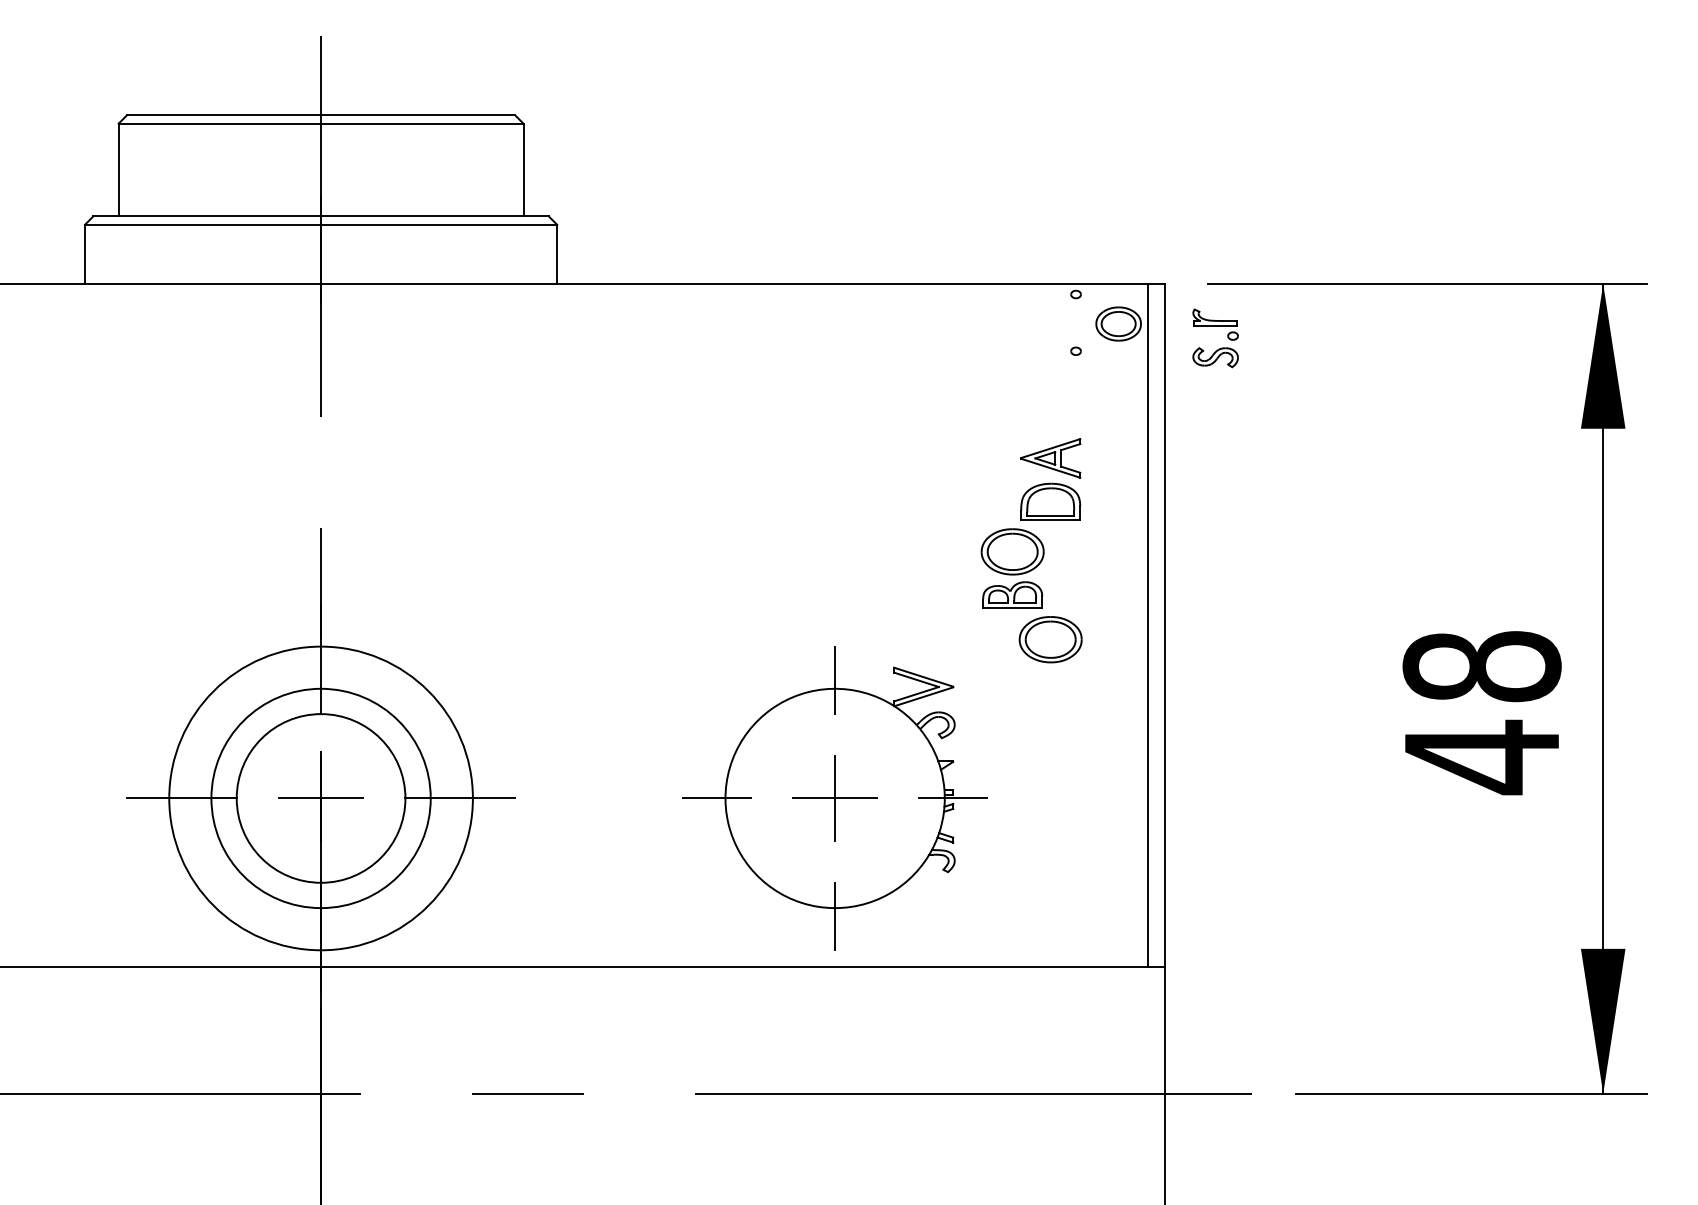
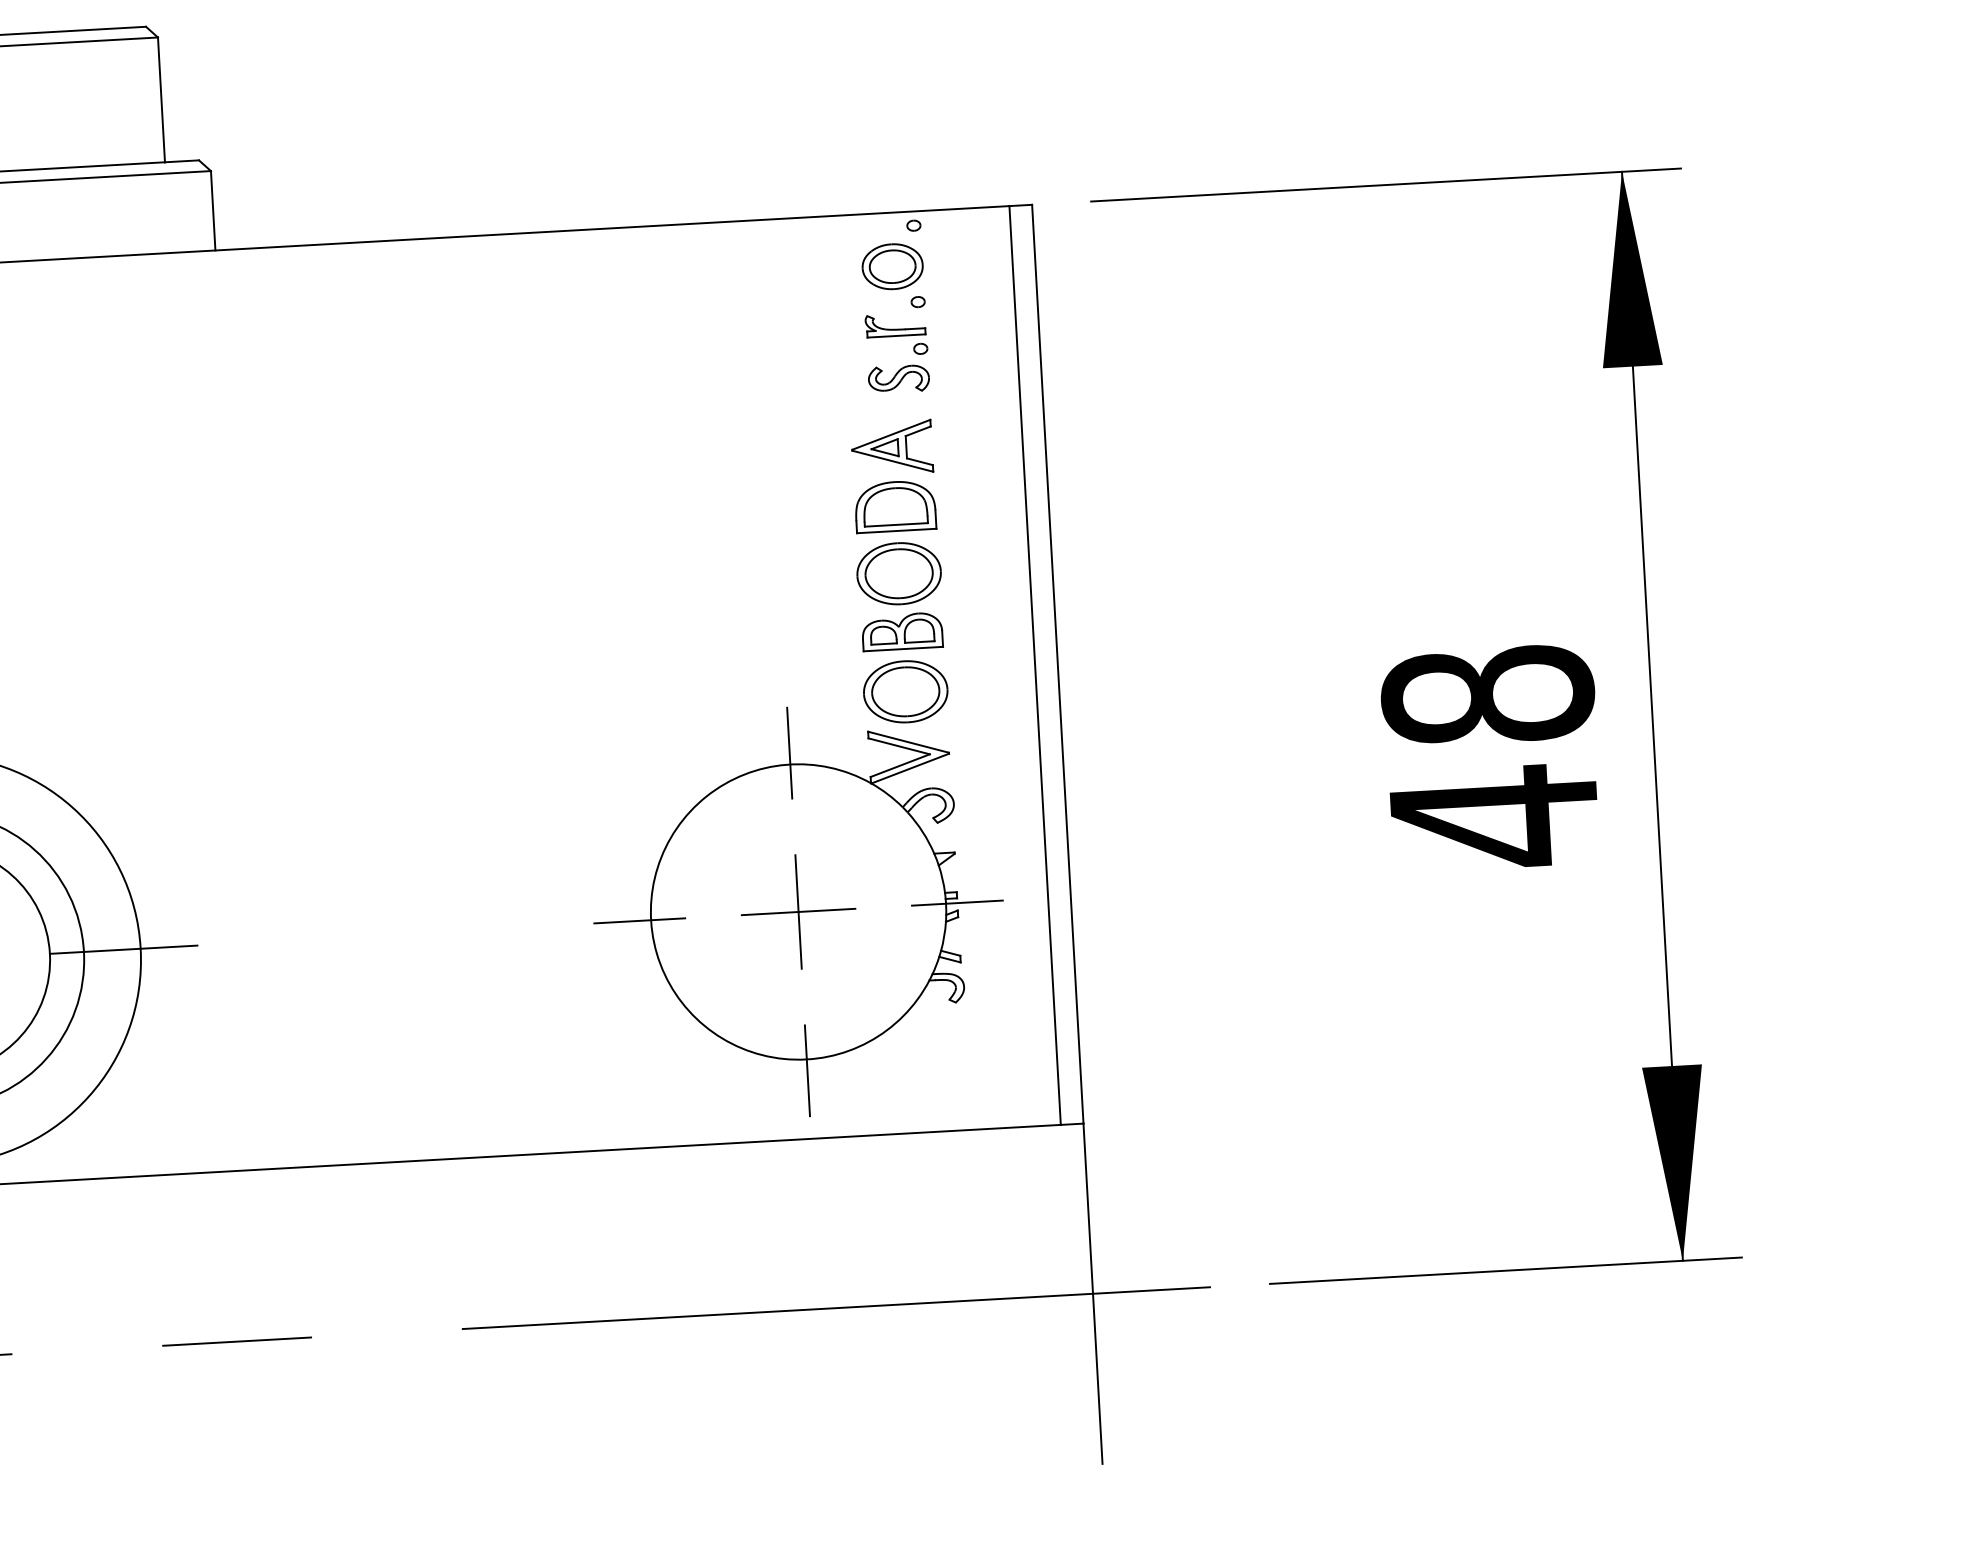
part: (1118, 323) -> (892, 266), moved
part: (1218, 348) -> (902, 366), moved
part: (1012, 568) -> (900, 596), moved
part: (834, 798) -> (797, 912), moved

